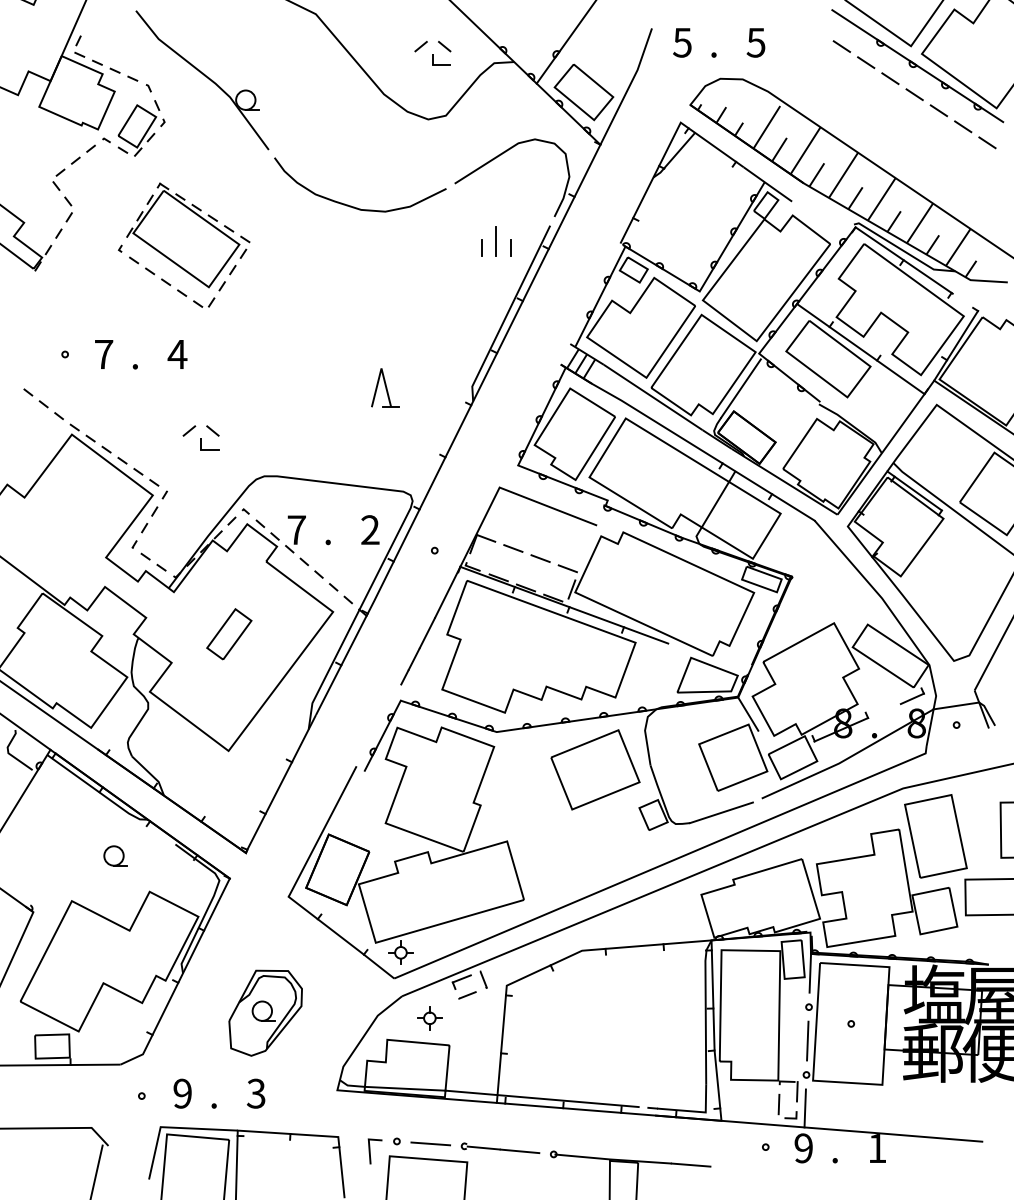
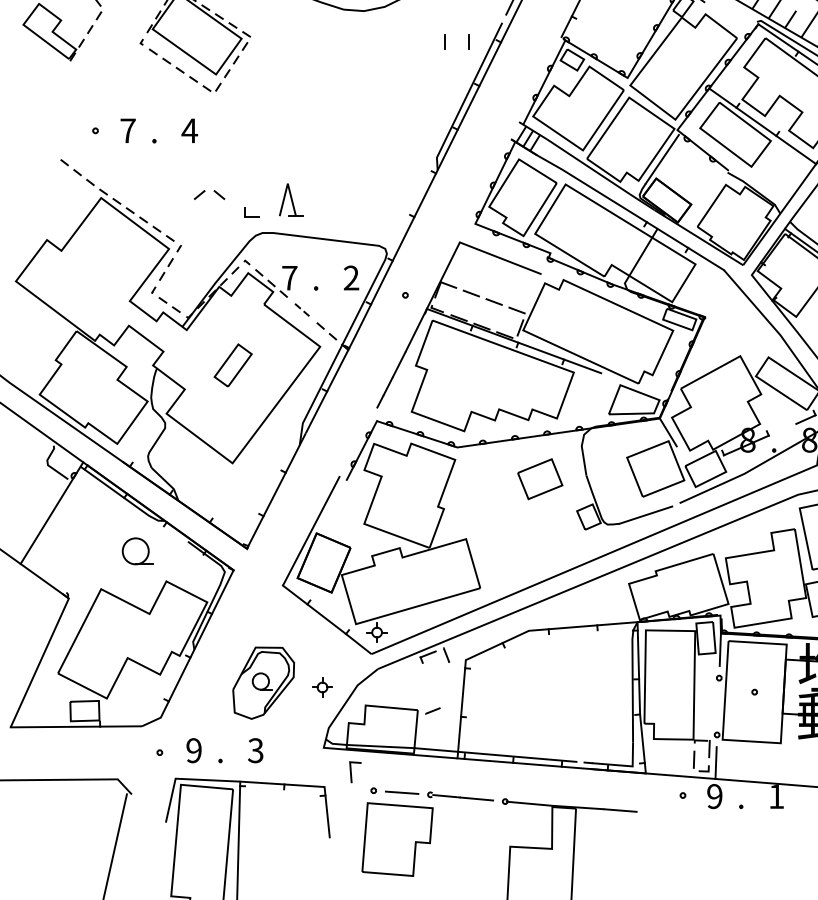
line: (496, 241) -> (457, 36), removed
part: (385, 387) -> (291, 199), moved
part: (209, 444) -> (251, 212), moved
part: (311, 567) -> (302, 309), size x0.7
part: (595, 769) -> (540, 478), size x0.6
part: (115, 855) -> (137, 550), size x1.6
line: (467, 995) -> (432, 711), moved
part: (429, 1018) -> (322, 687), moved
line: (807, 1040) -> (717, 706), removed
line: (370, 1151) -> (351, 772), moved

